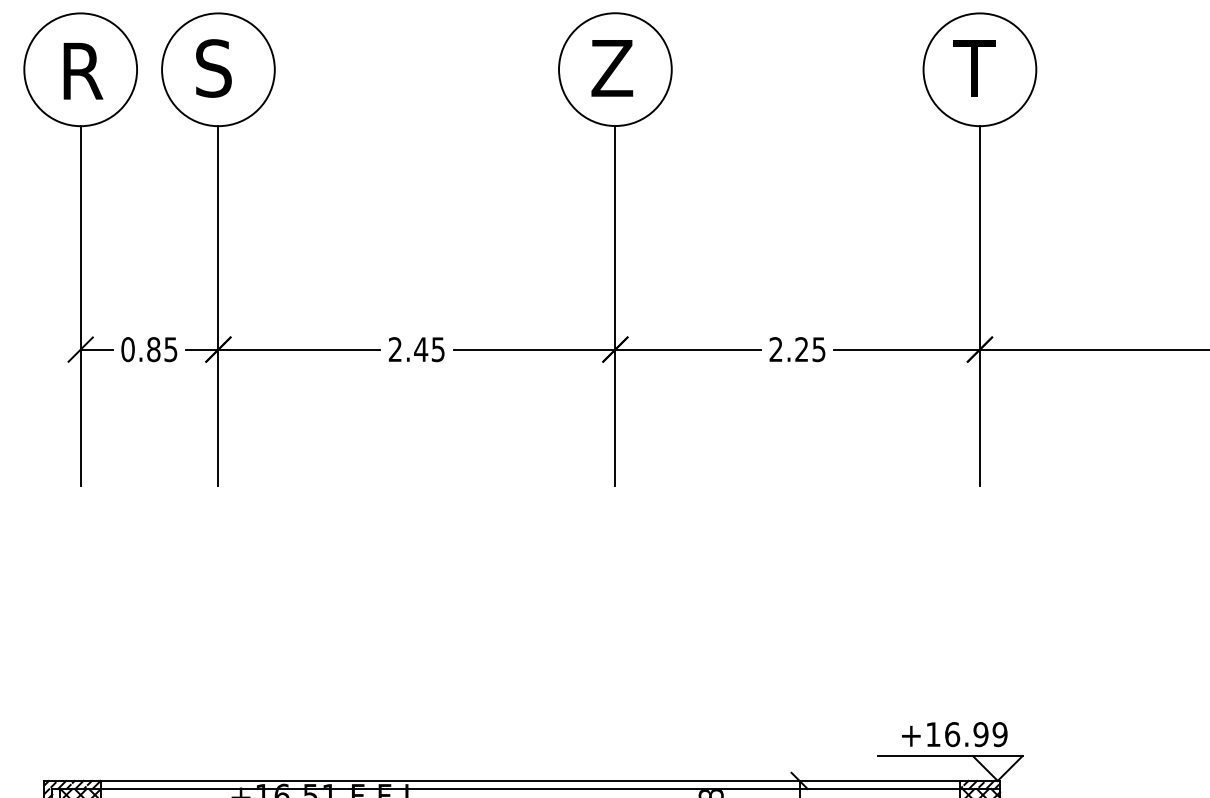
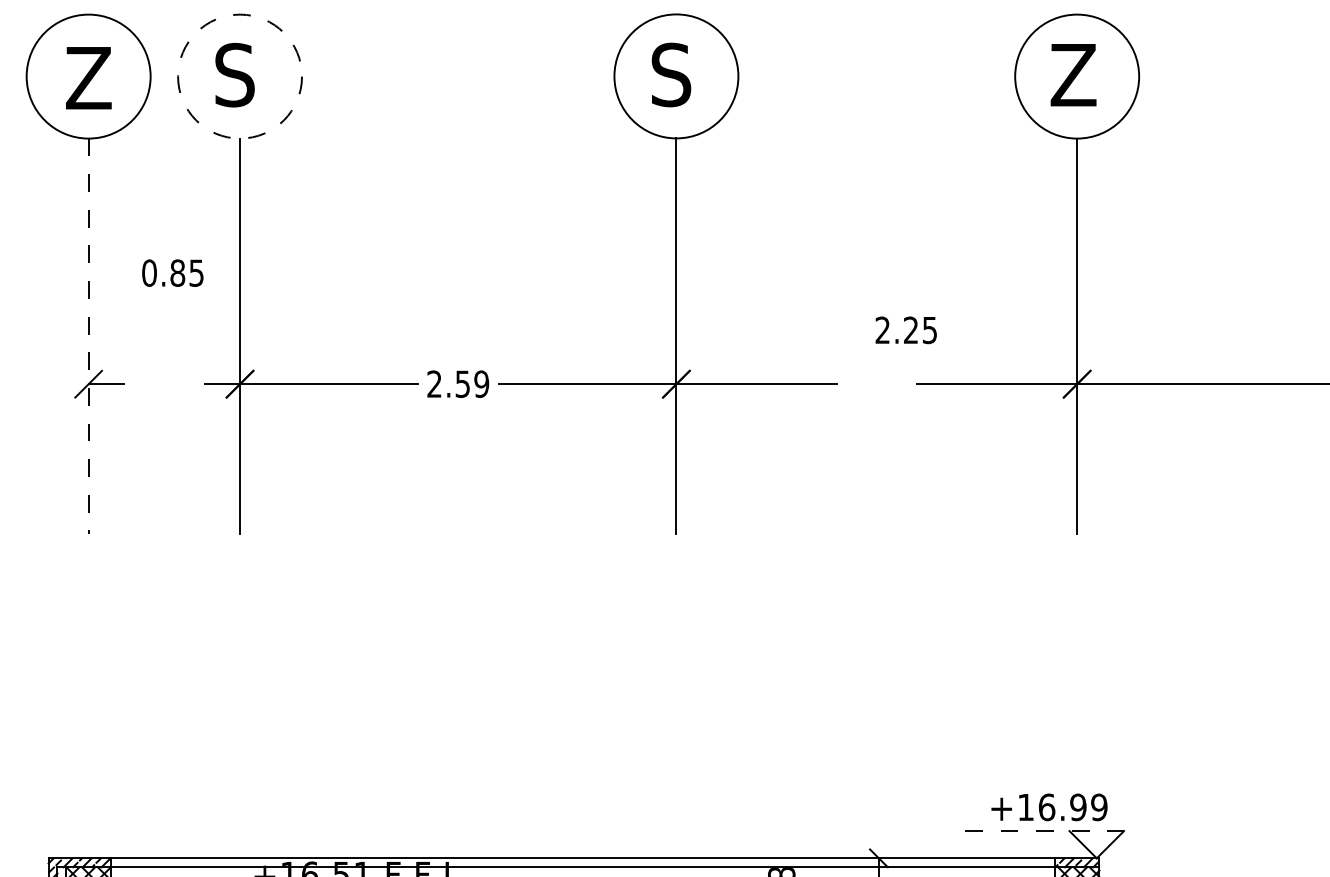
text: (612, 68) -> (673, 75), Z -> S
text: (975, 68) -> (1072, 75), T -> Z
circle: (218, 69) -> (240, 76), solid -> dashed
text: (81, 70) -> (89, 77), R -> Z
line: (80, 306) -> (88, 336), solid -> dashed
text: (149, 349) -> (173, 273), moved
text: (429, 349) -> (472, 384), 2.45 -> 2.59
text: (797, 349) -> (906, 330), moved
line: (950, 756) -> (1044, 831), solid -> dashed

